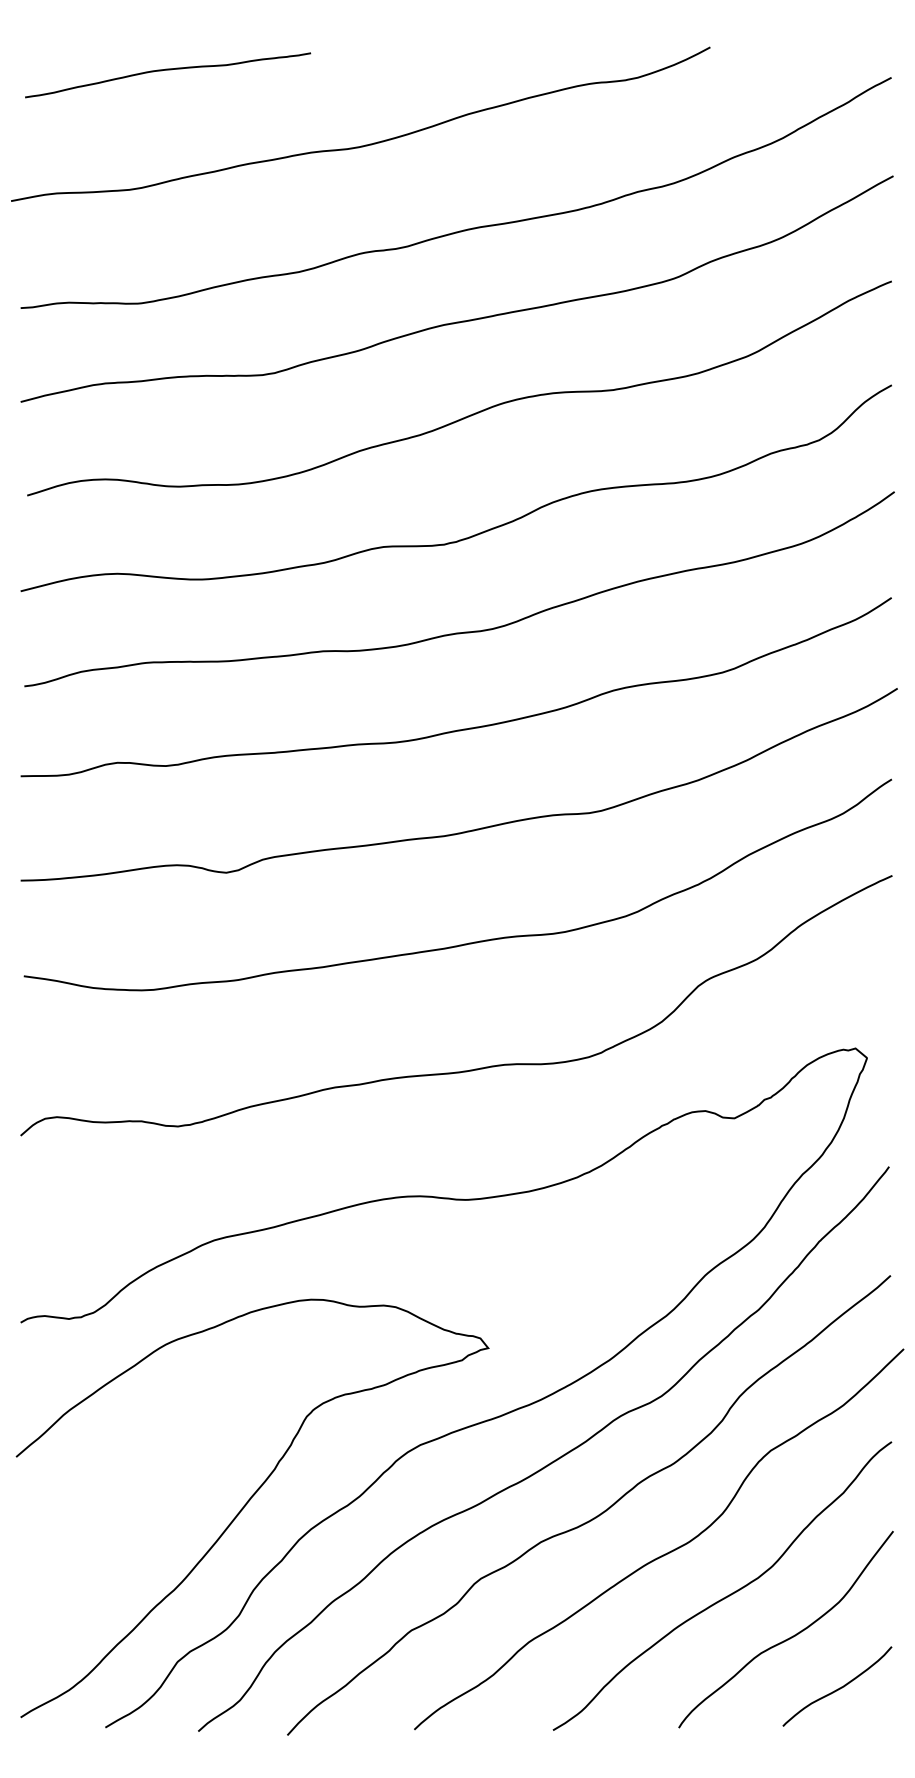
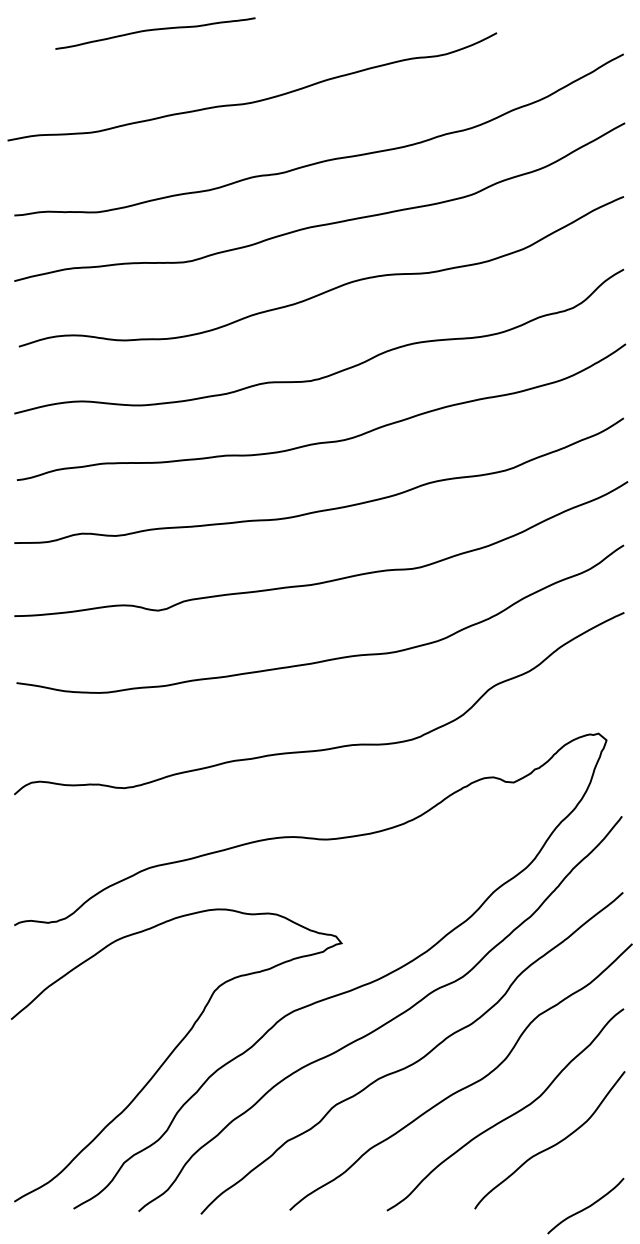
curve: (168, 70) -> (155, 30), moved
curve: (836, 1688) -> (585, 1207), moved

